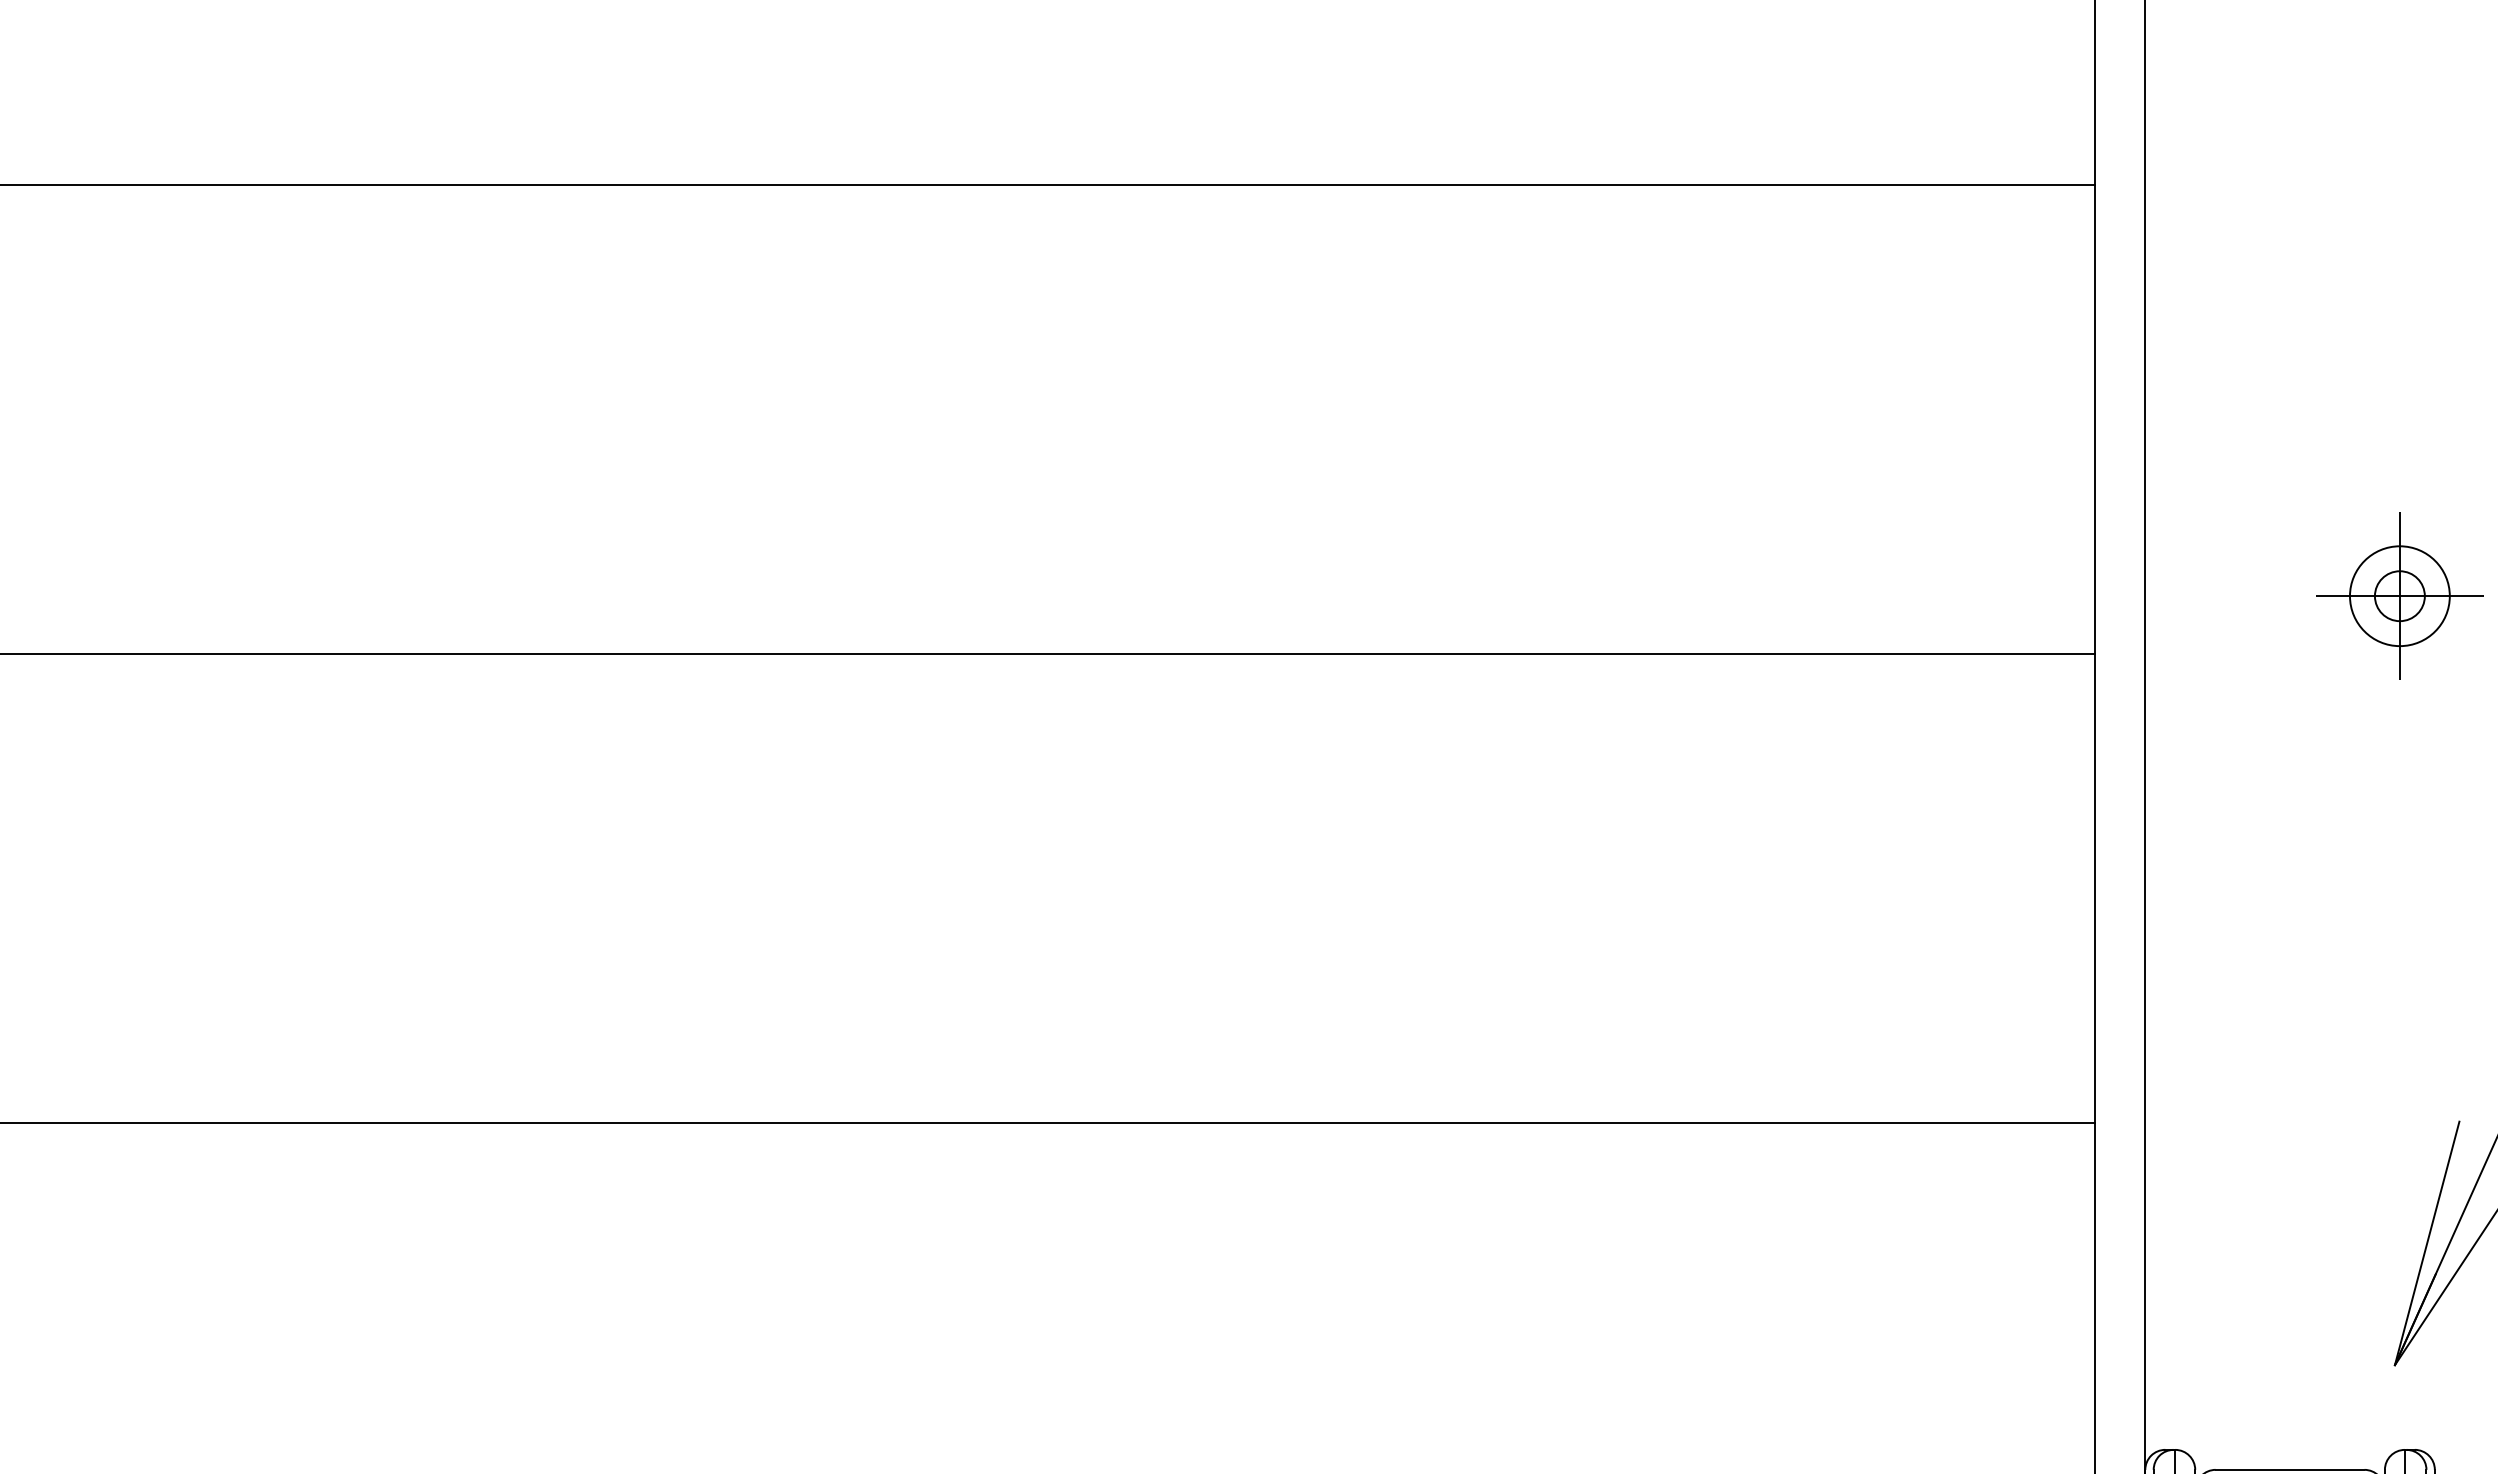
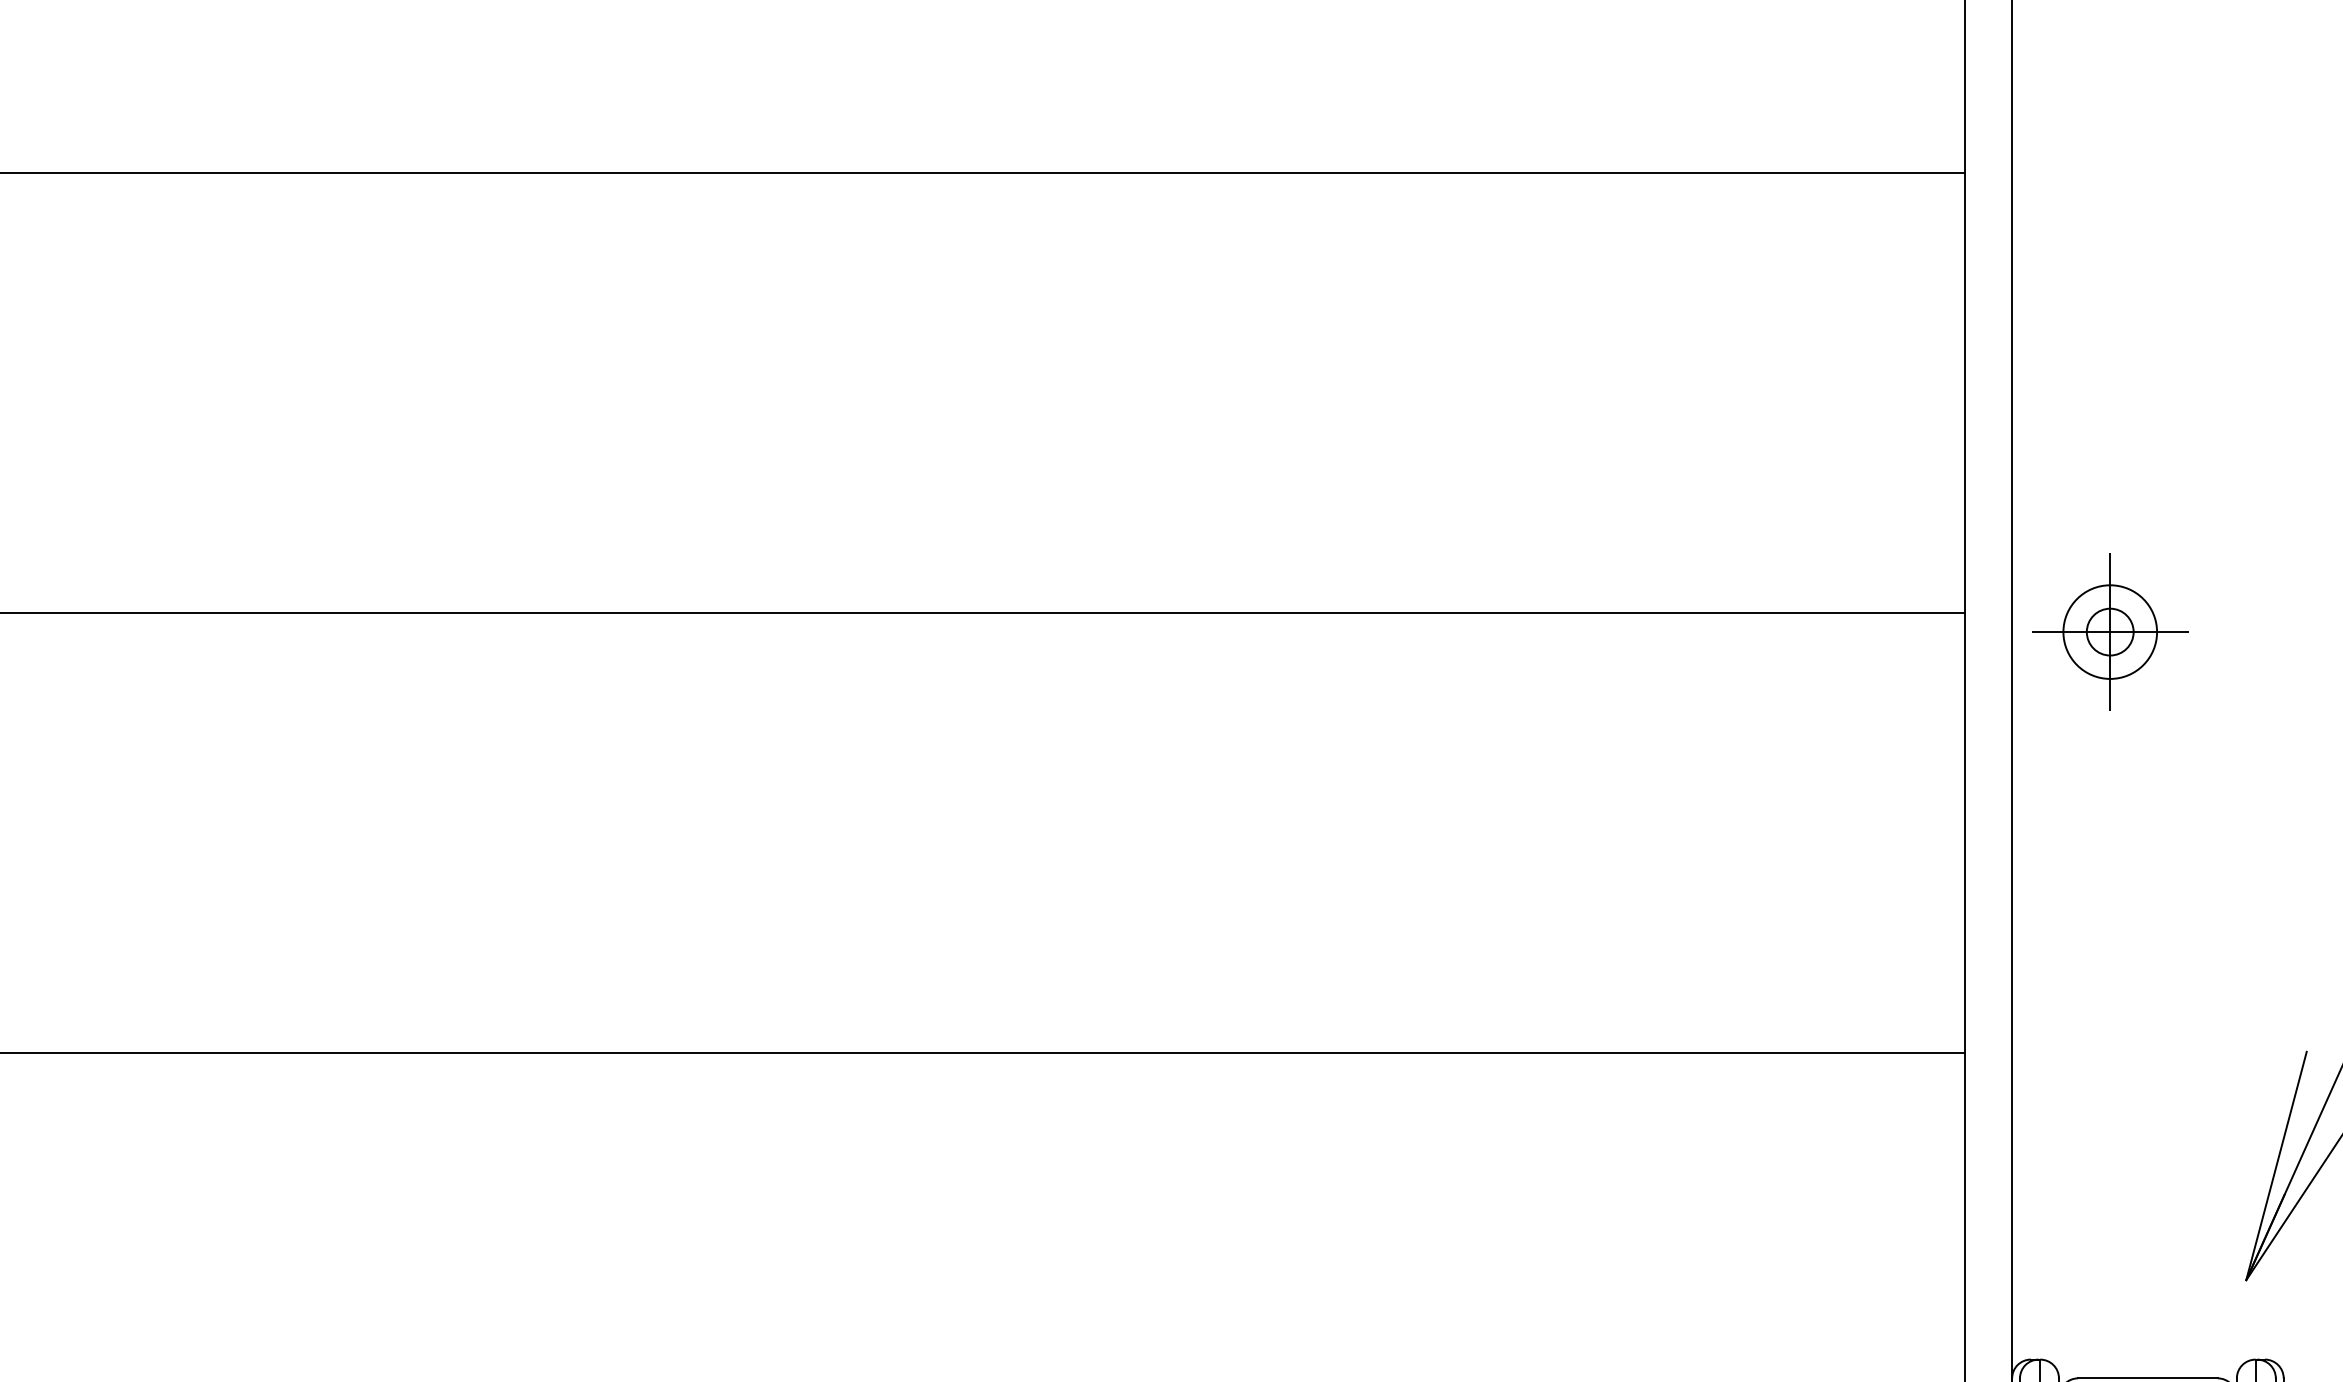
part: (2399, 595) -> (2109, 631), moved

